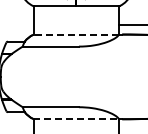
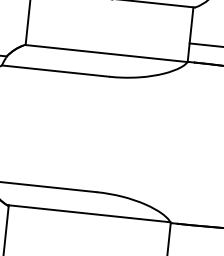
line: (76, 34) -> (106, 53), dashed -> solid
line: (75, 118) -> (88, 212), dashed -> solid

